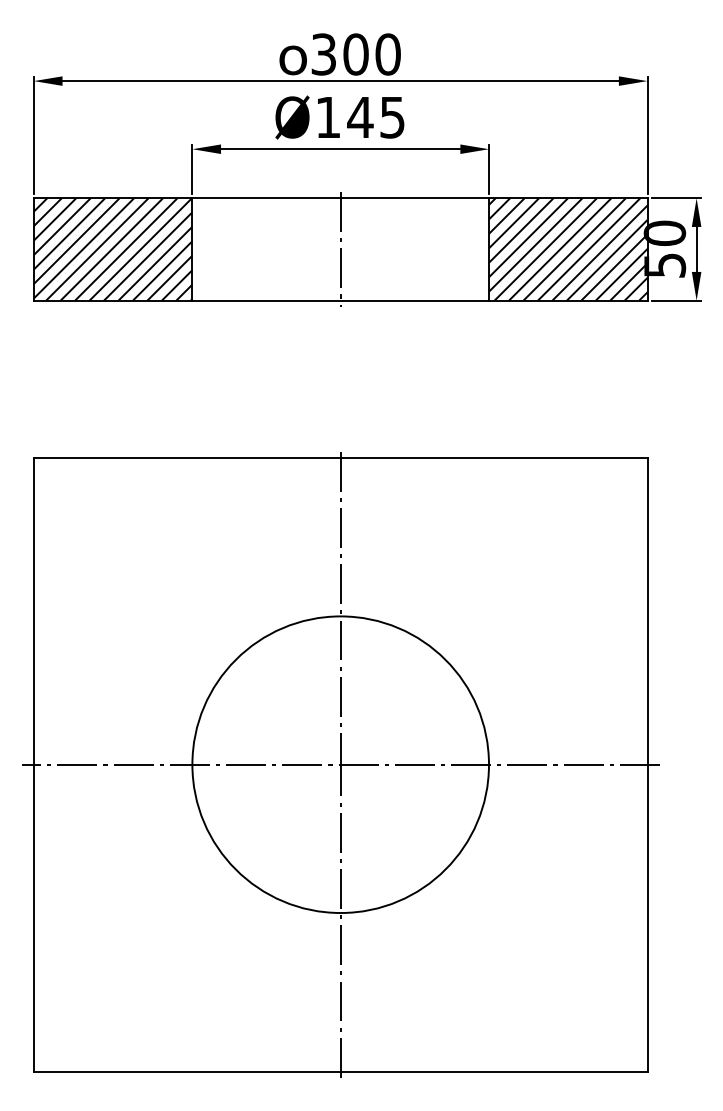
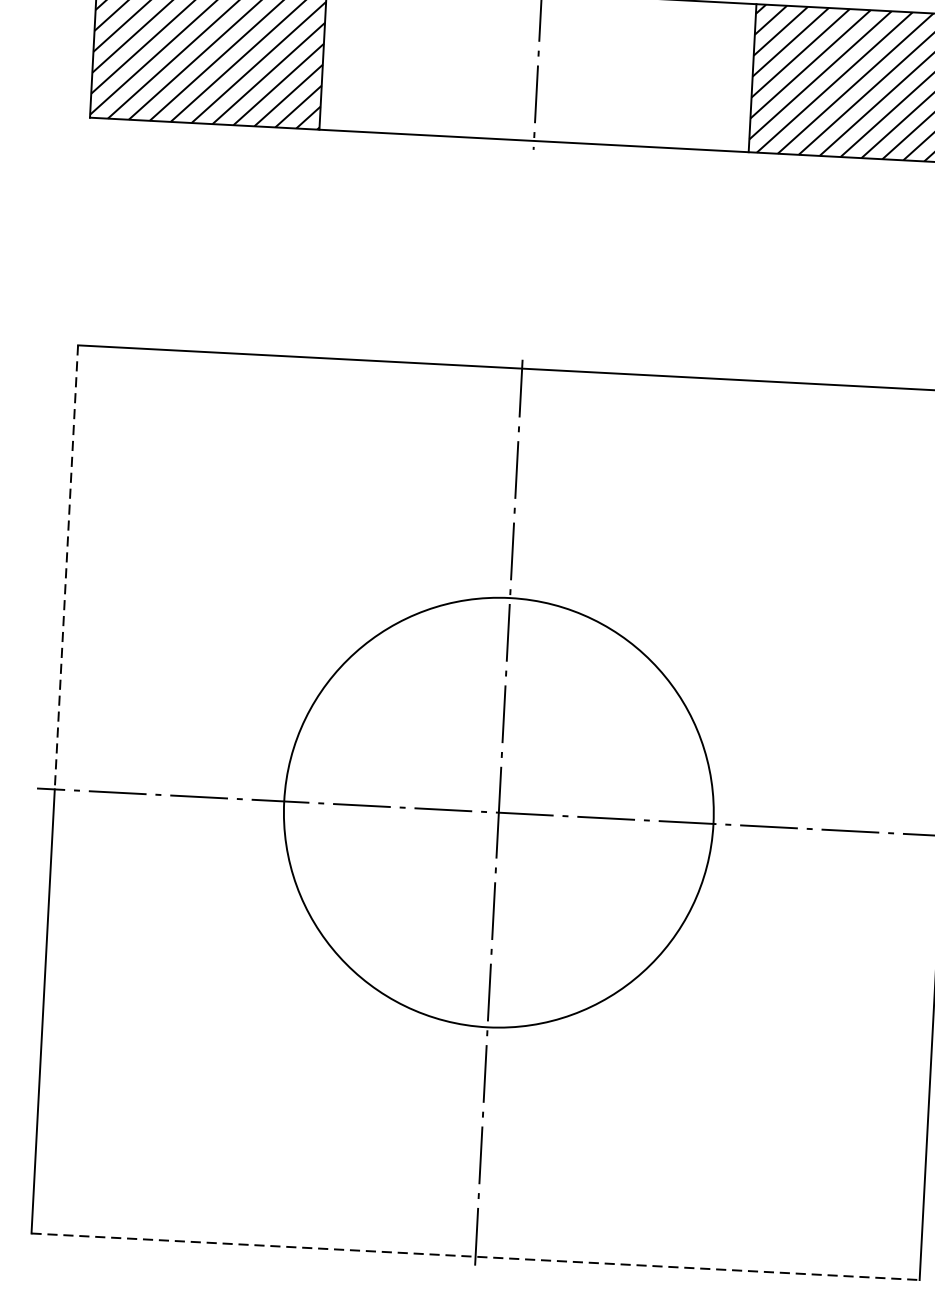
line: (33, 611) -> (65, 567), solid -> dashed
line: (340, 1071) -> (475, 1256), solid -> dashed

